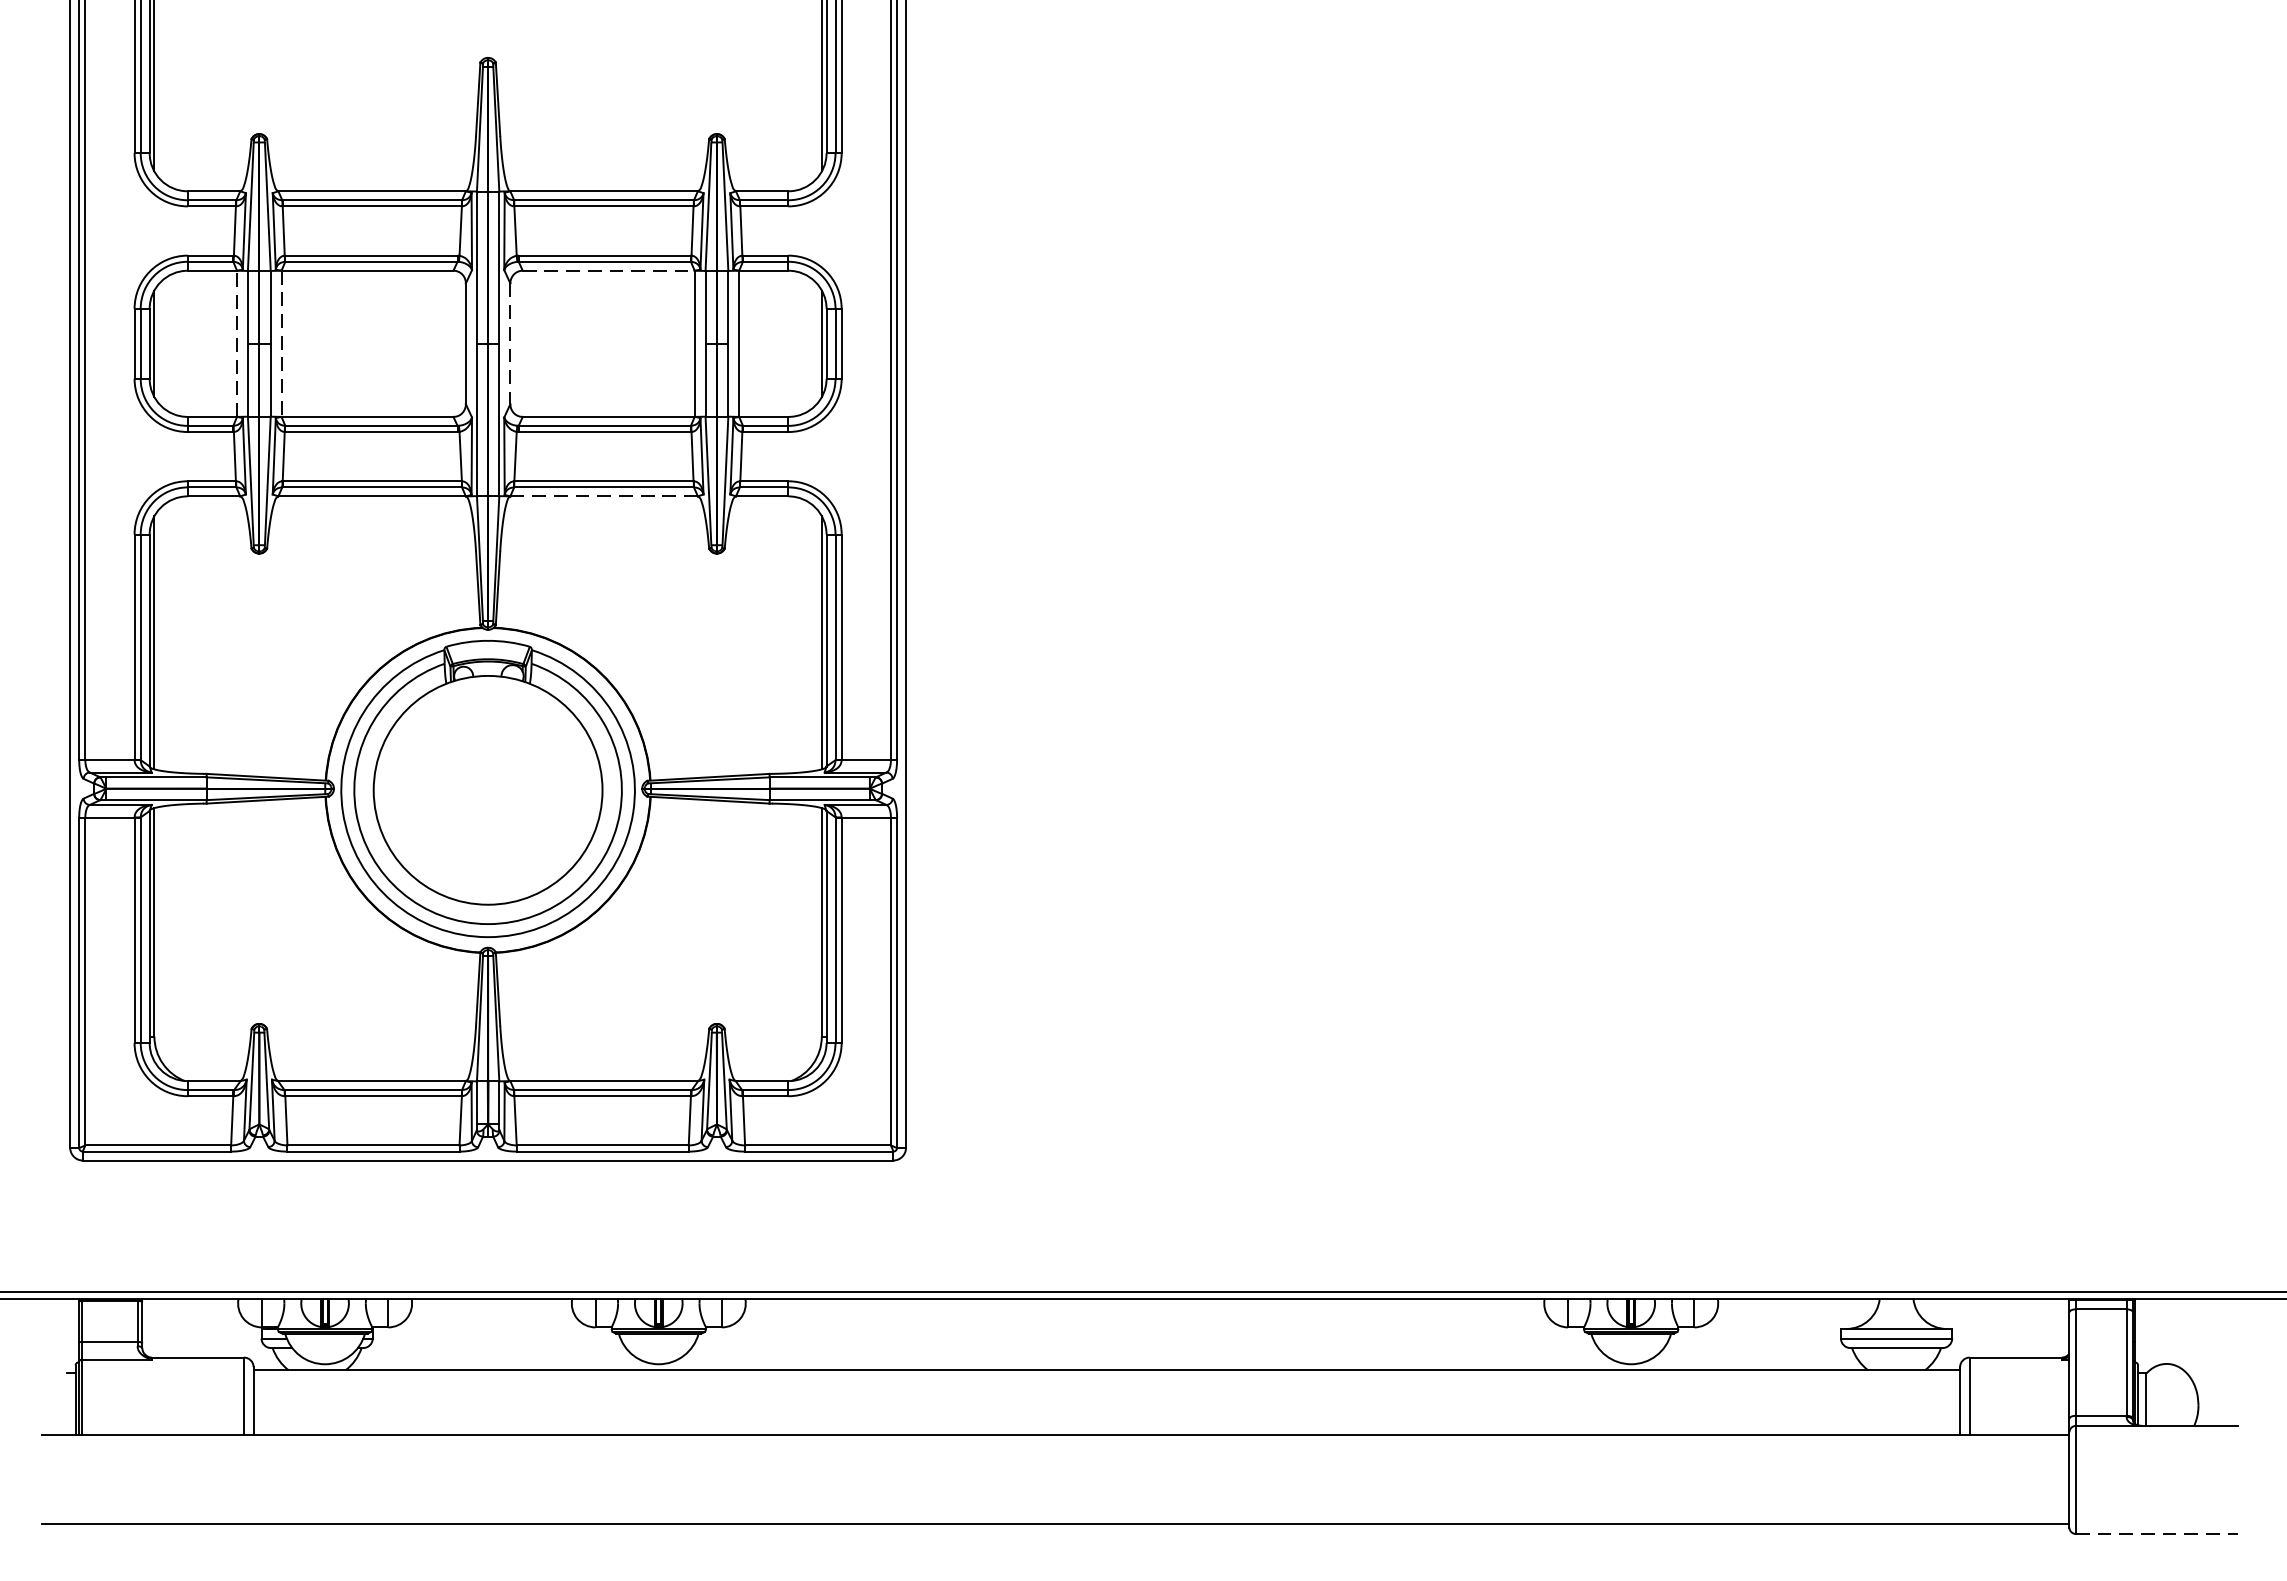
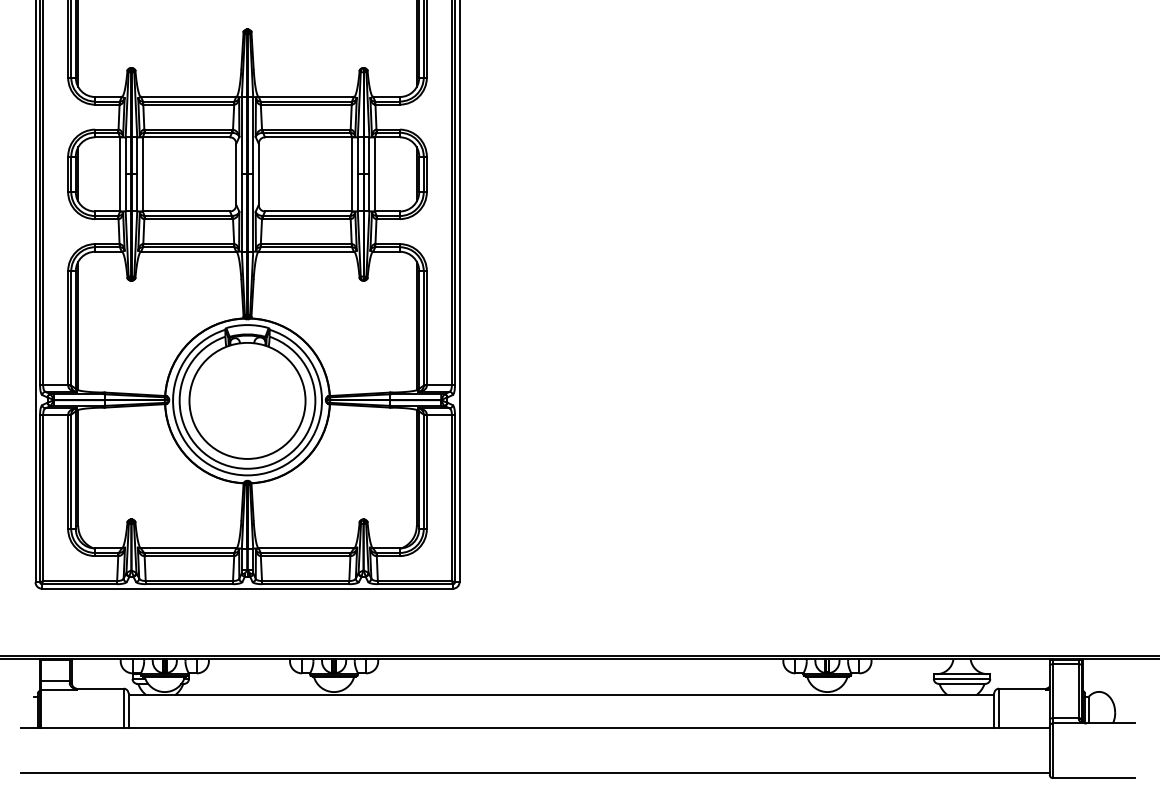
line: (608, 271) -> (308, 137), dashed -> solid
line: (237, 342) -> (120, 173), dashed -> solid
line: (281, 344) -> (142, 174), dashed -> solid
line: (509, 344) -> (258, 174), dashed -> solid
line: (604, 495) -> (306, 251), dashed -> solid
line: (2157, 1534) -> (1094, 778), dashed -> solid

